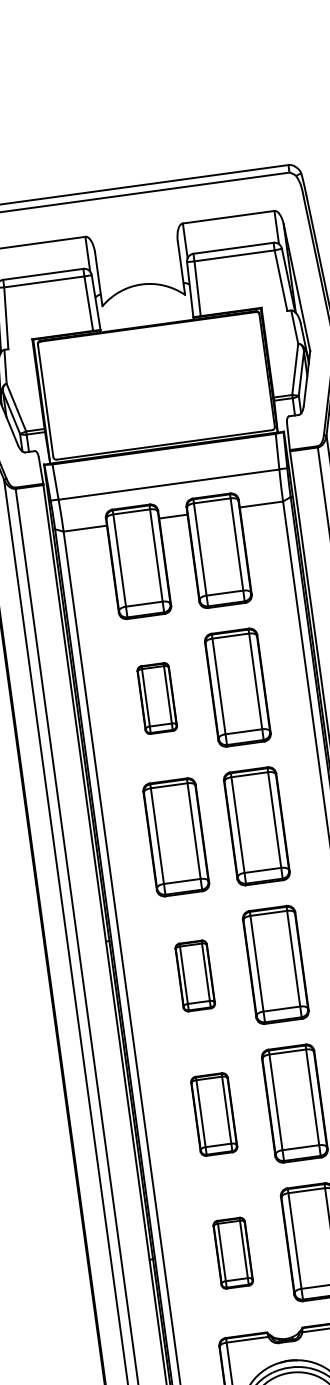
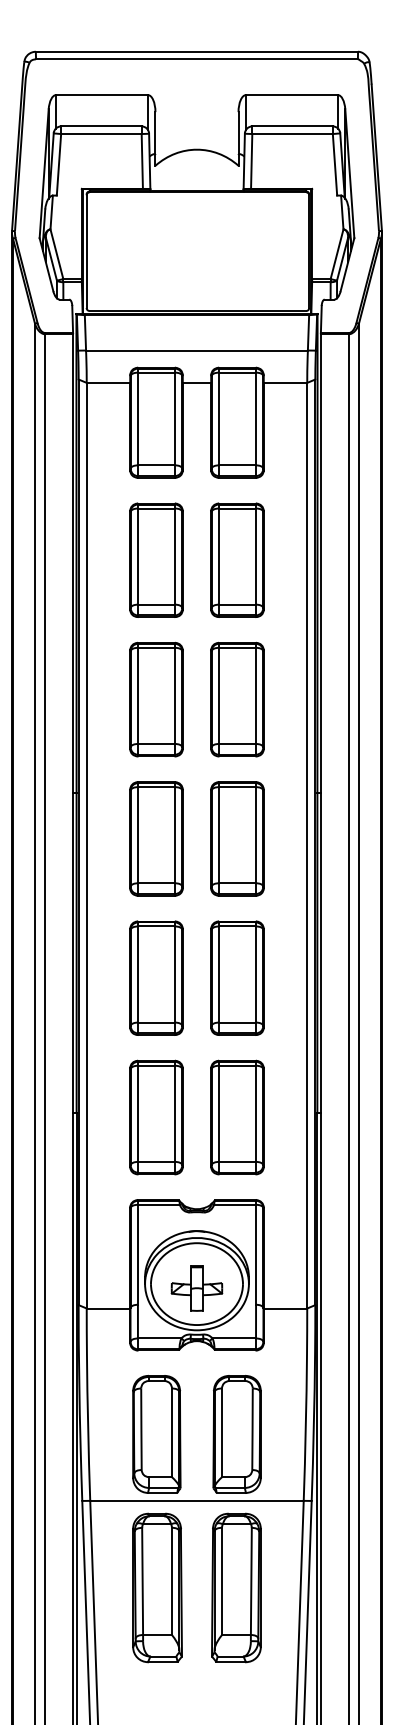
part: (157, 697) -> (156, 559), size x1.67
part: (195, 975) -> (156, 838), size x1.67
part: (214, 1113) -> (156, 977), size x1.43
part: (233, 1253) -> (156, 1117), size x1.67

